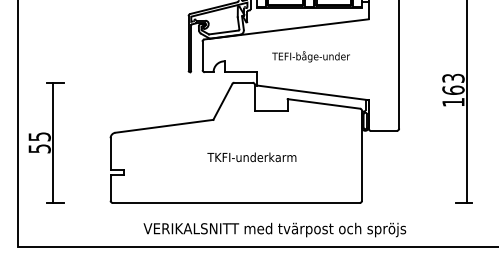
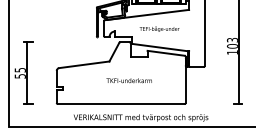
text: (453, 88) -> (232, 45), 163 -> 103

